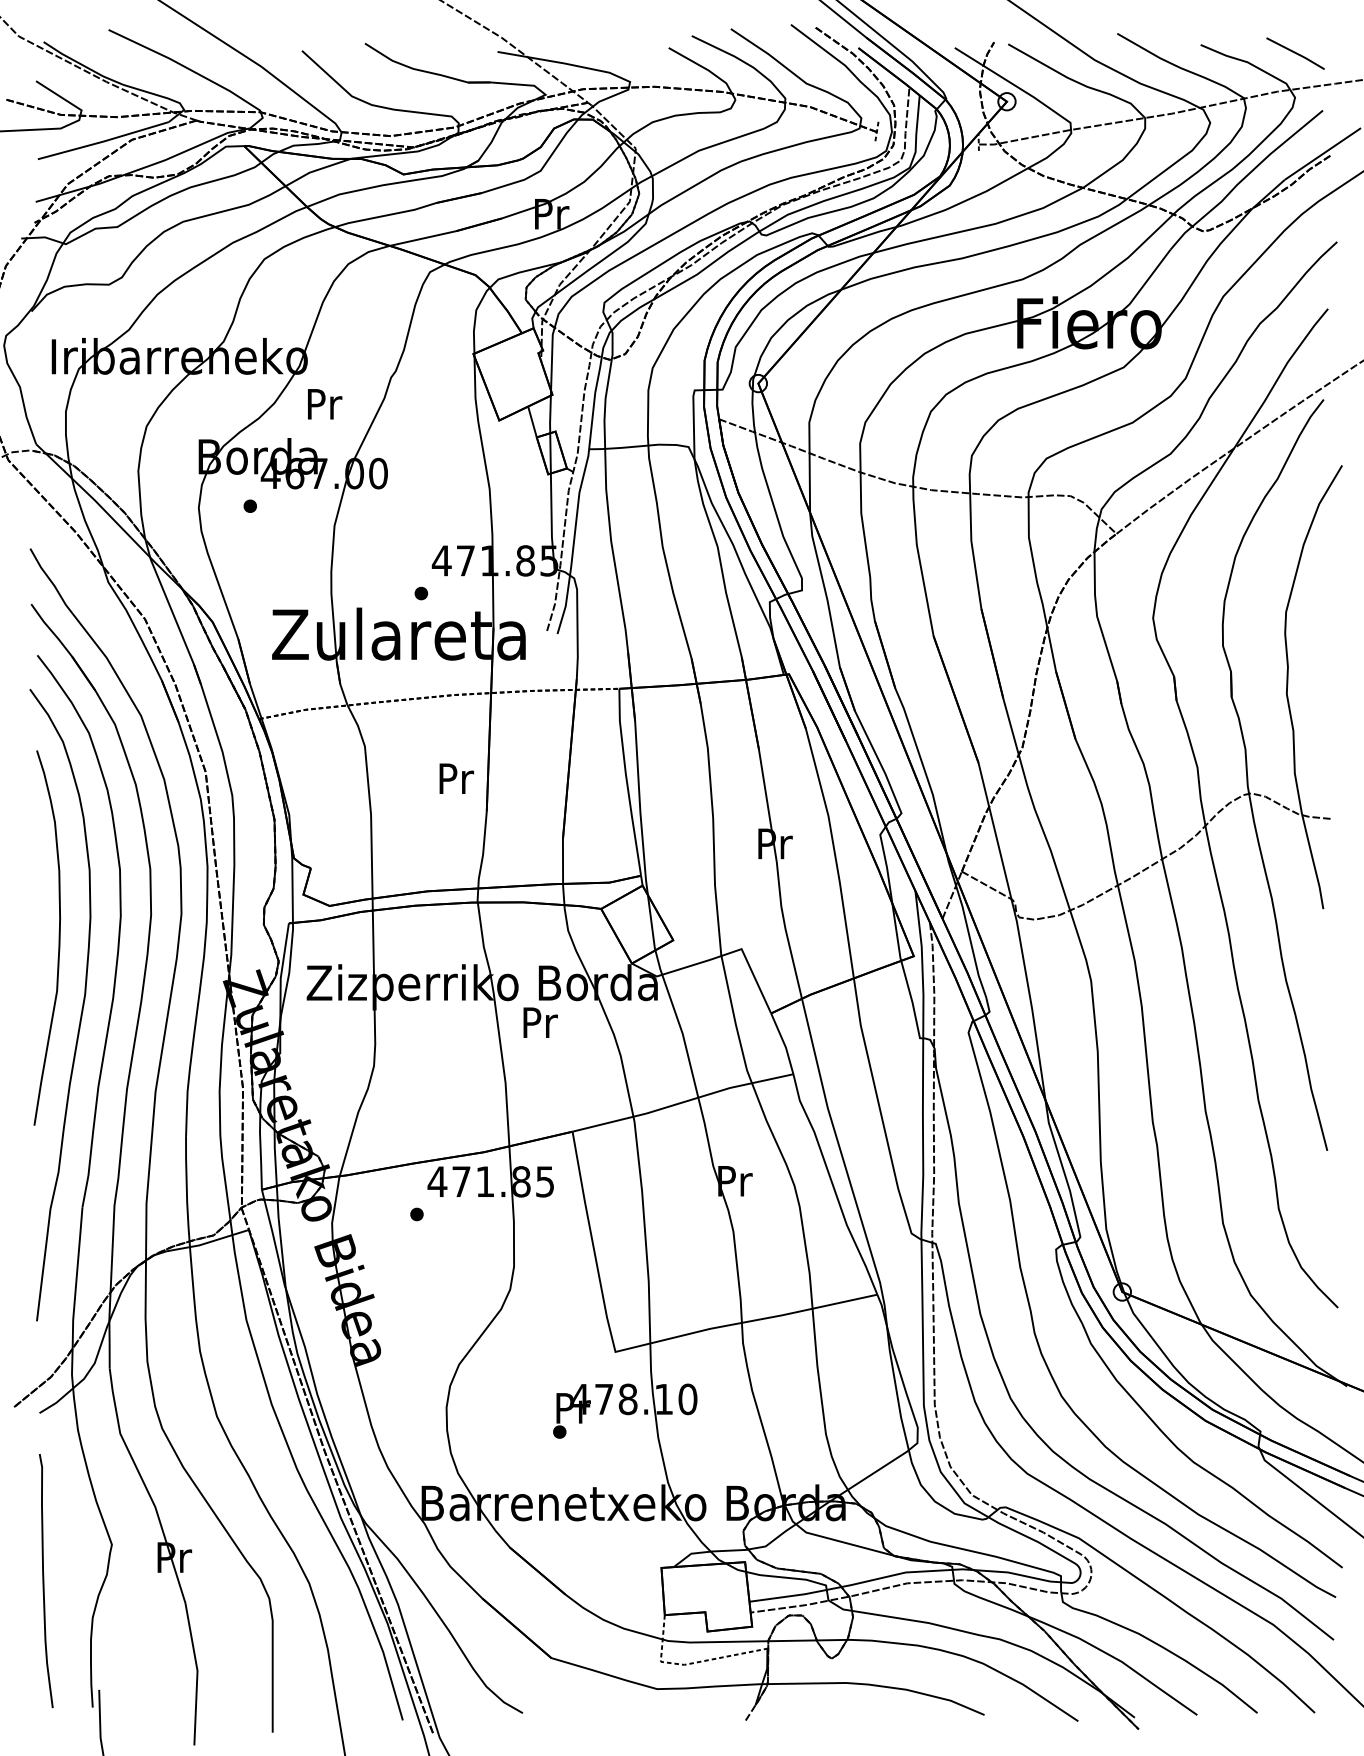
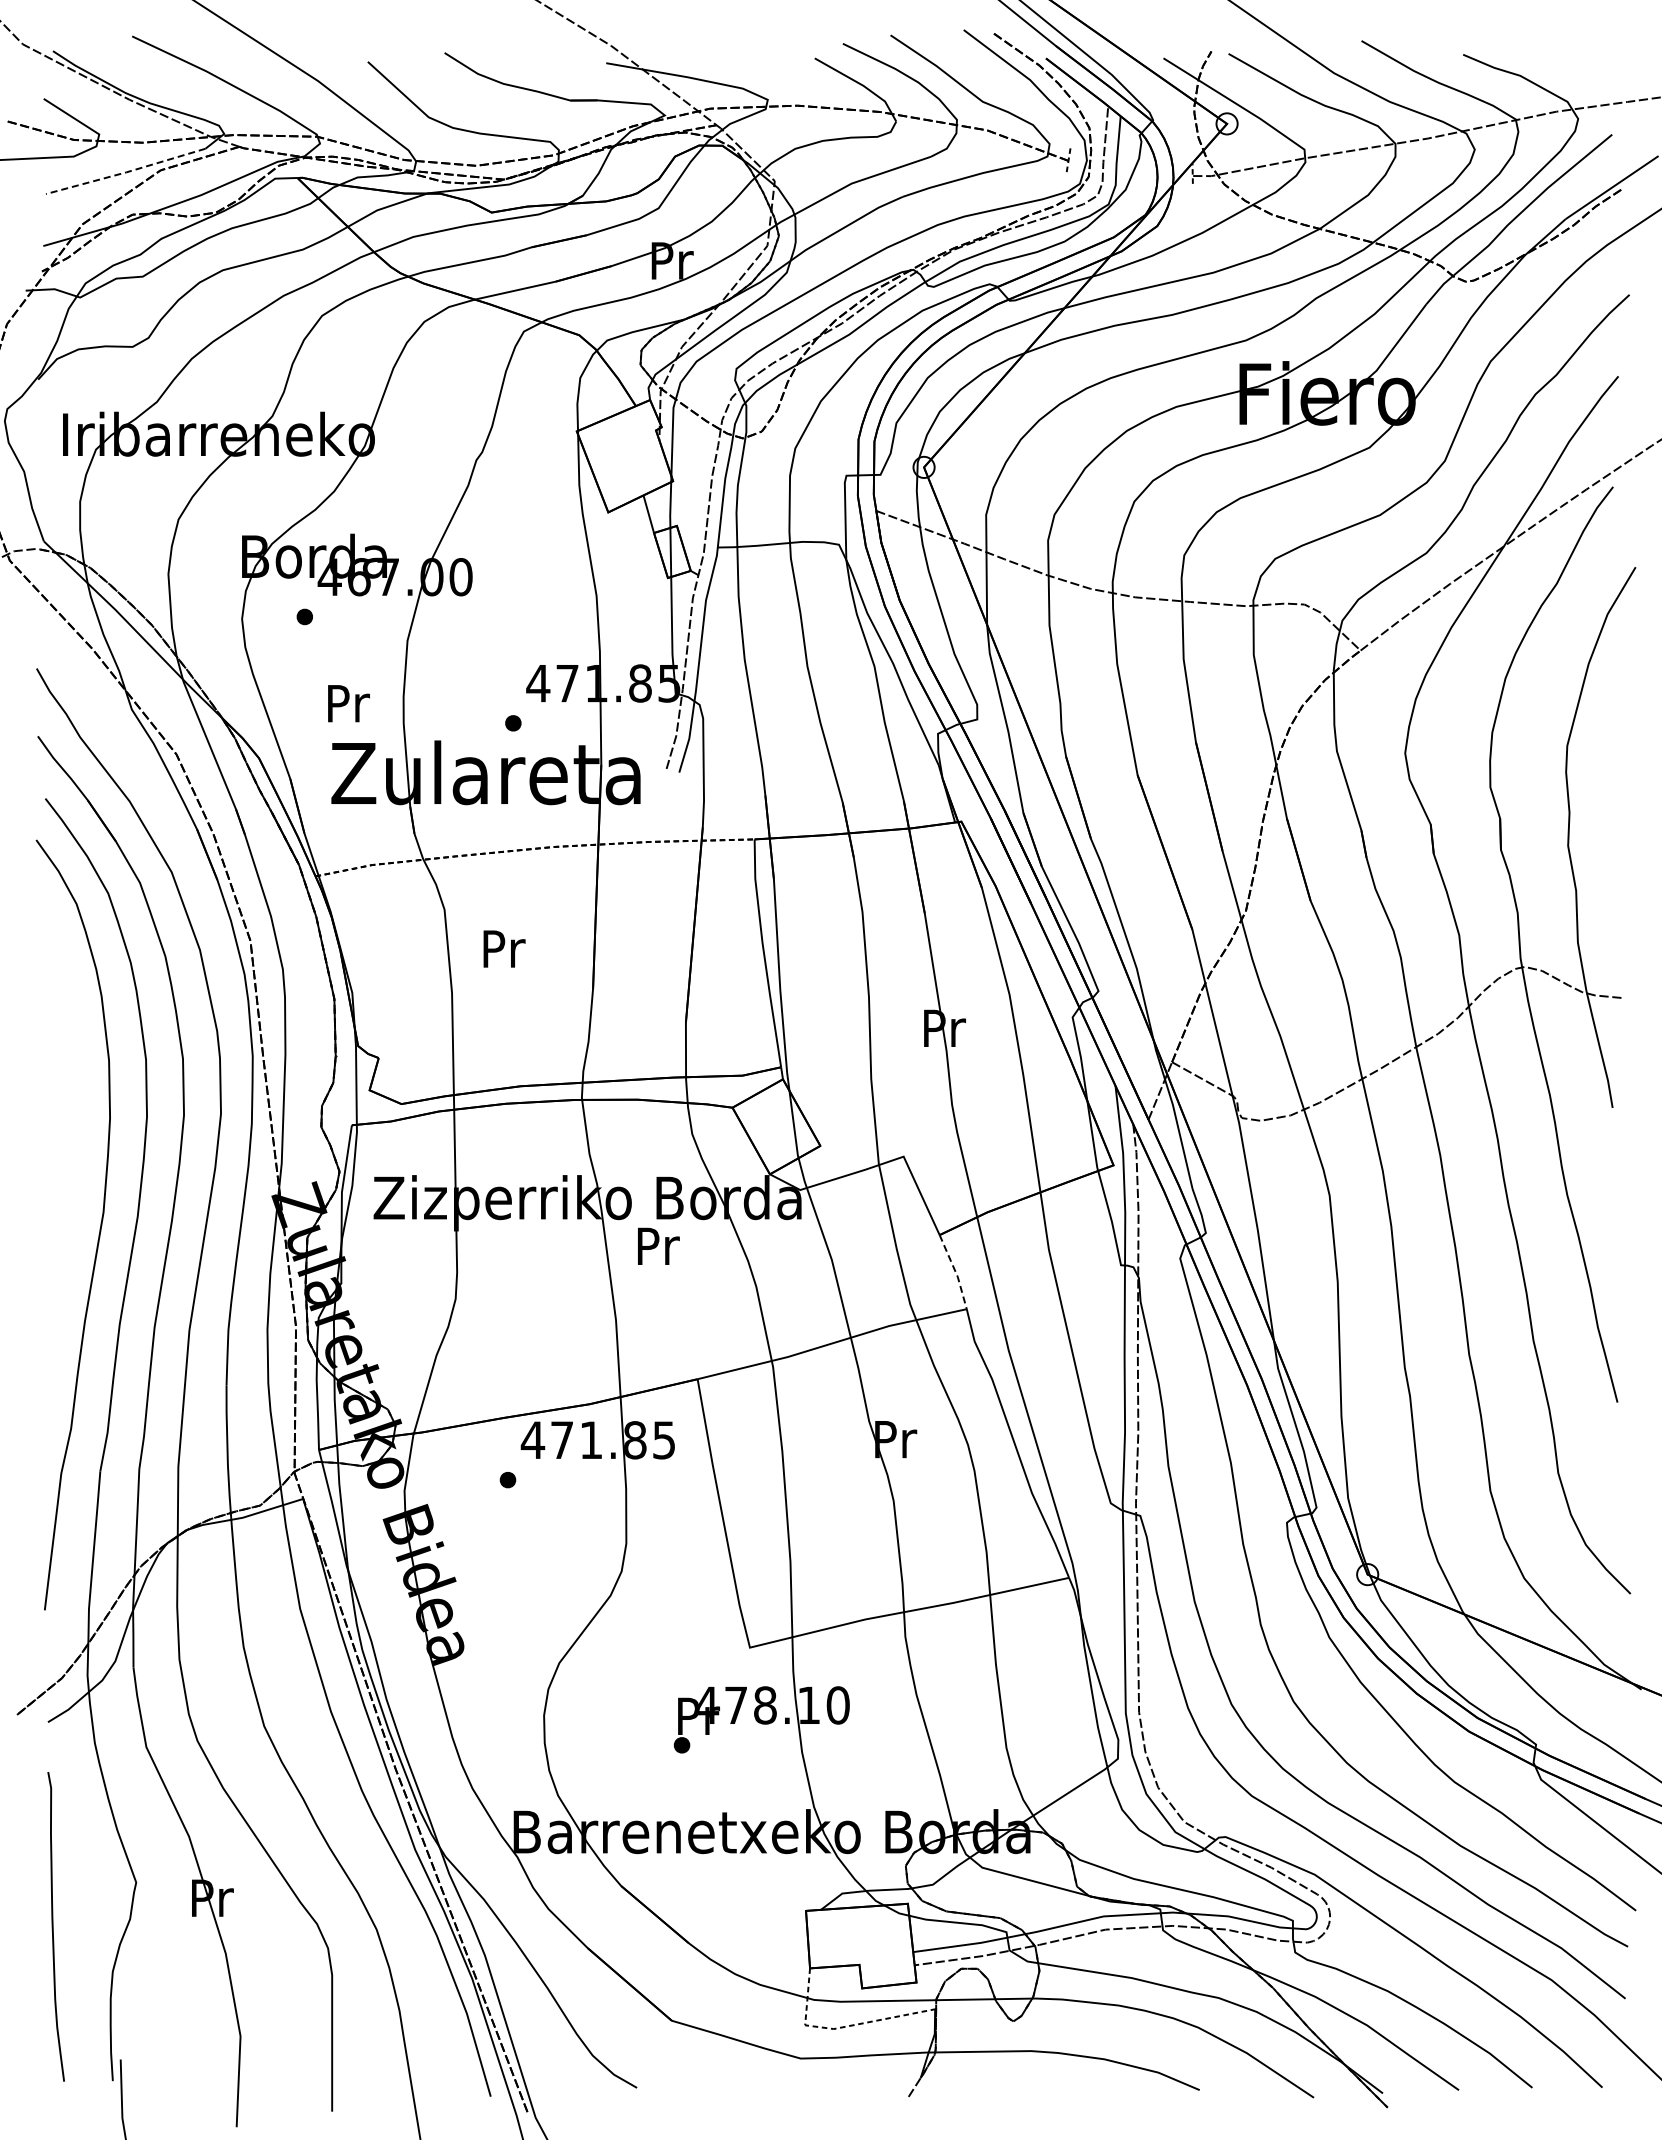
line: (1295, 52) -> (1578, 64), removed
line: (103, 141) -> (126, 172), solid -> dashed
text: (324, 404) -> (348, 703), moved
text: (456, 778) -> (504, 948), moved
curve: (58, 937) -> (71, 1142), removed
line: (784, 1044) -> (955, 1272), solid -> dashed

